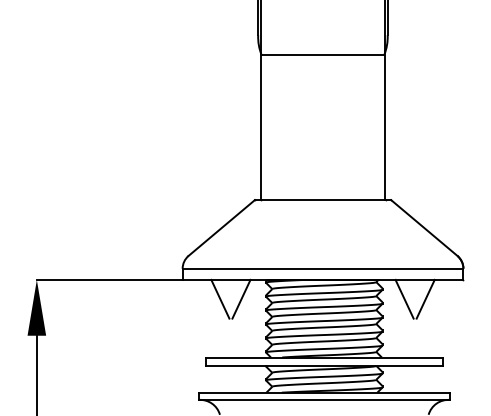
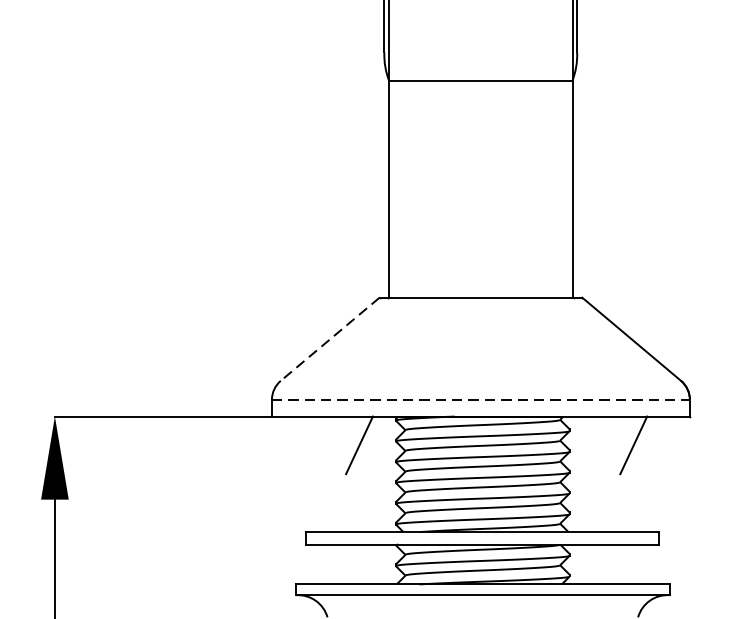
line: (221, 228) -> (329, 340), solid -> dashed
line: (323, 268) -> (481, 399), solid -> dashed
line: (220, 298) -> (328, 444), removed
line: (404, 298) -> (602, 444), removed

